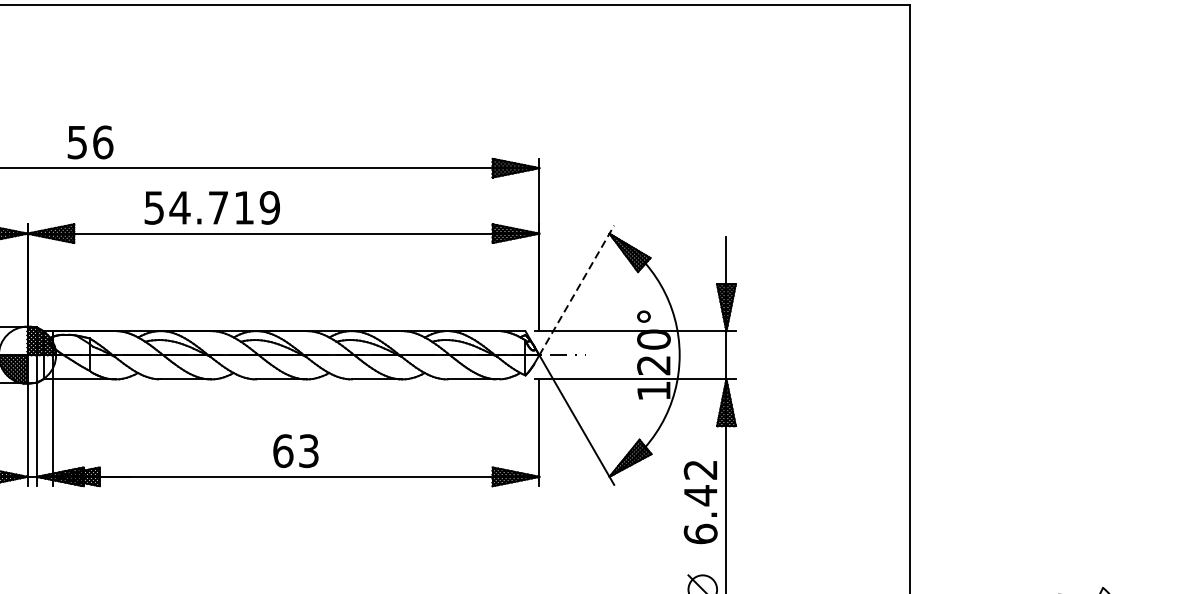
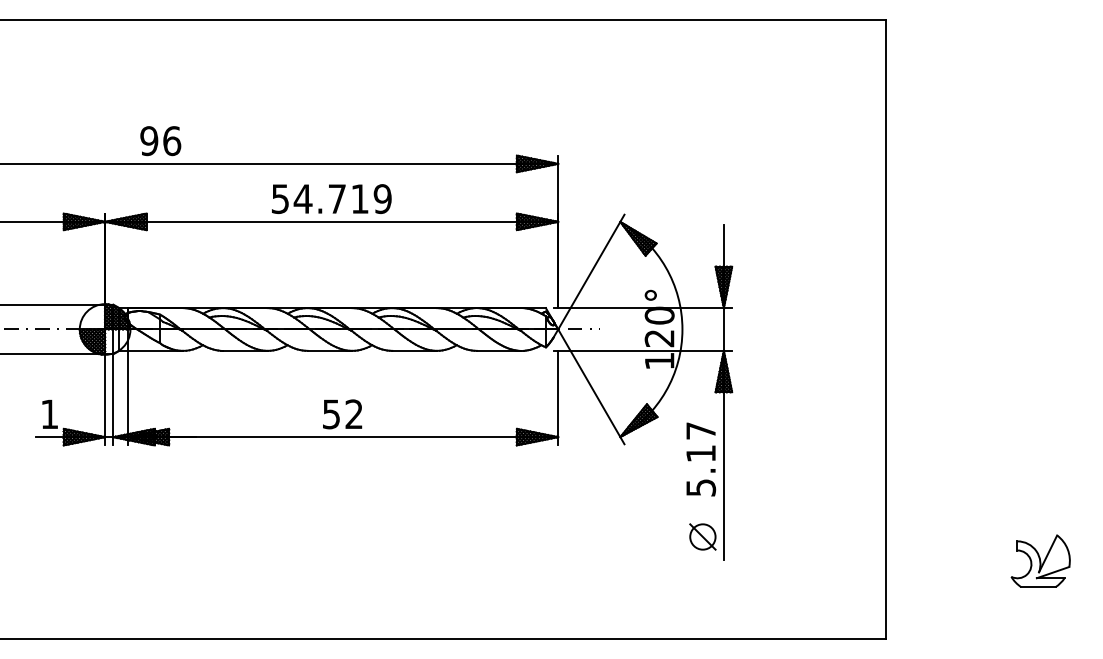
text: (77, 141) -> (149, 140), 56 -> 96
text: (212, 207) -> (331, 198), moved
line: (576, 289) -> (591, 271), dashed -> solid
text: (295, 451) -> (342, 414), 63 -> 52
text: (701, 502) -> (701, 459), 6.42 -> 5.17

